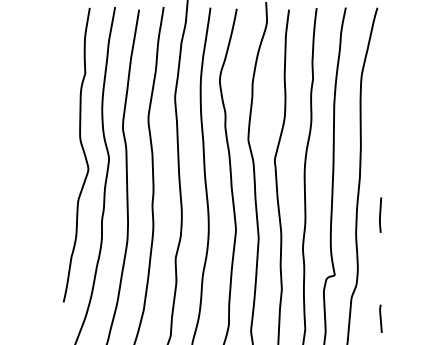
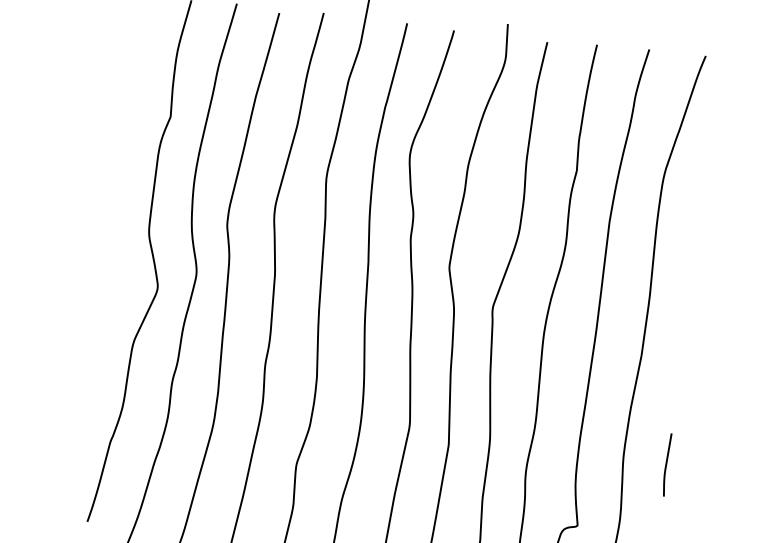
line: (380, 214) -> (666, 463), moved

